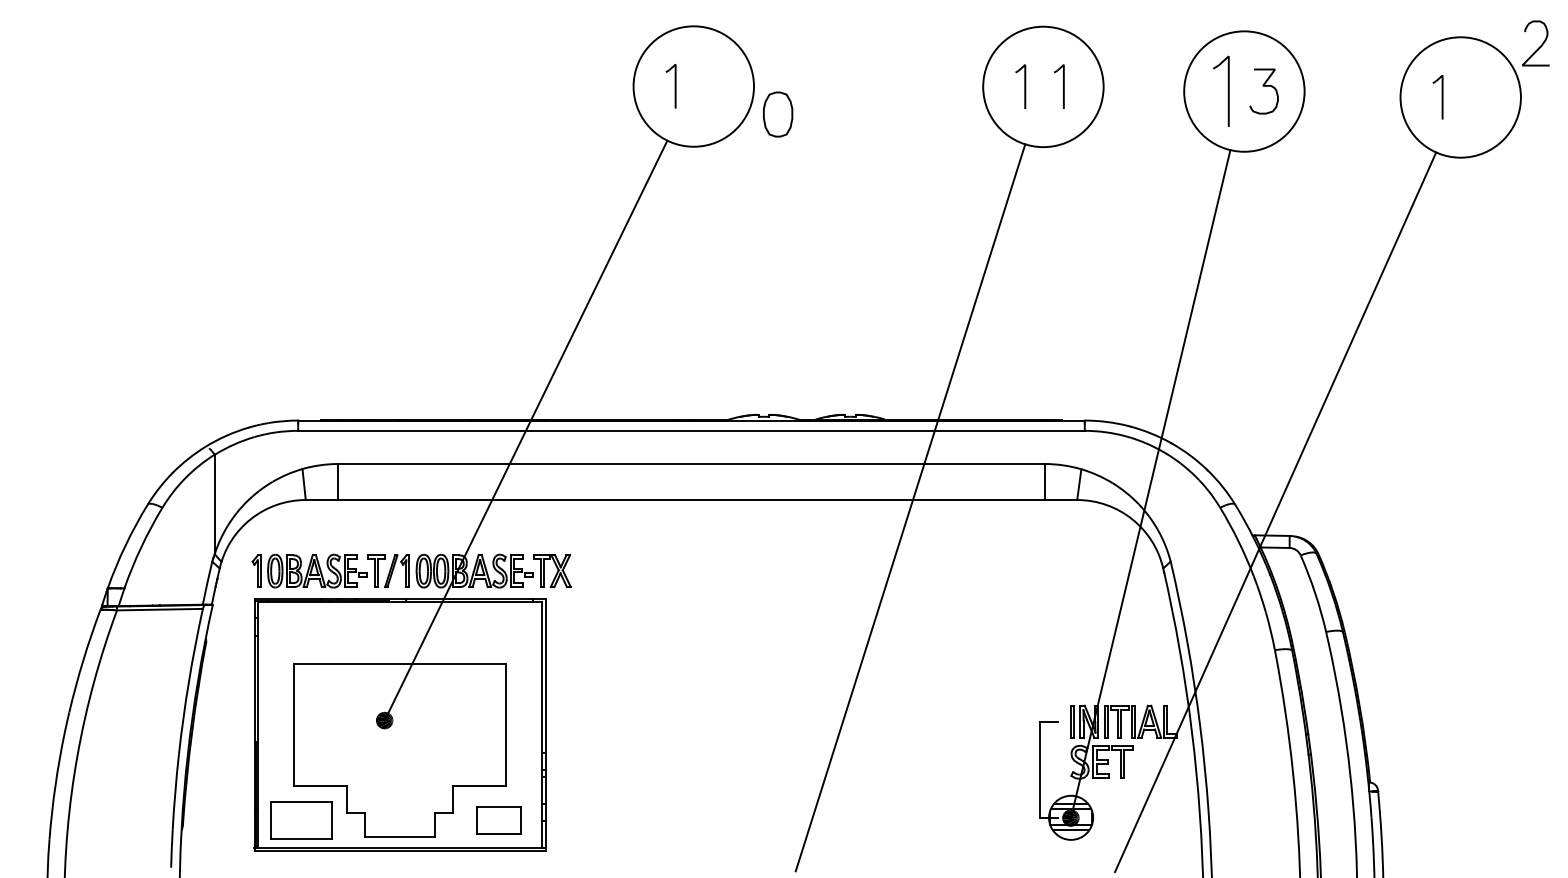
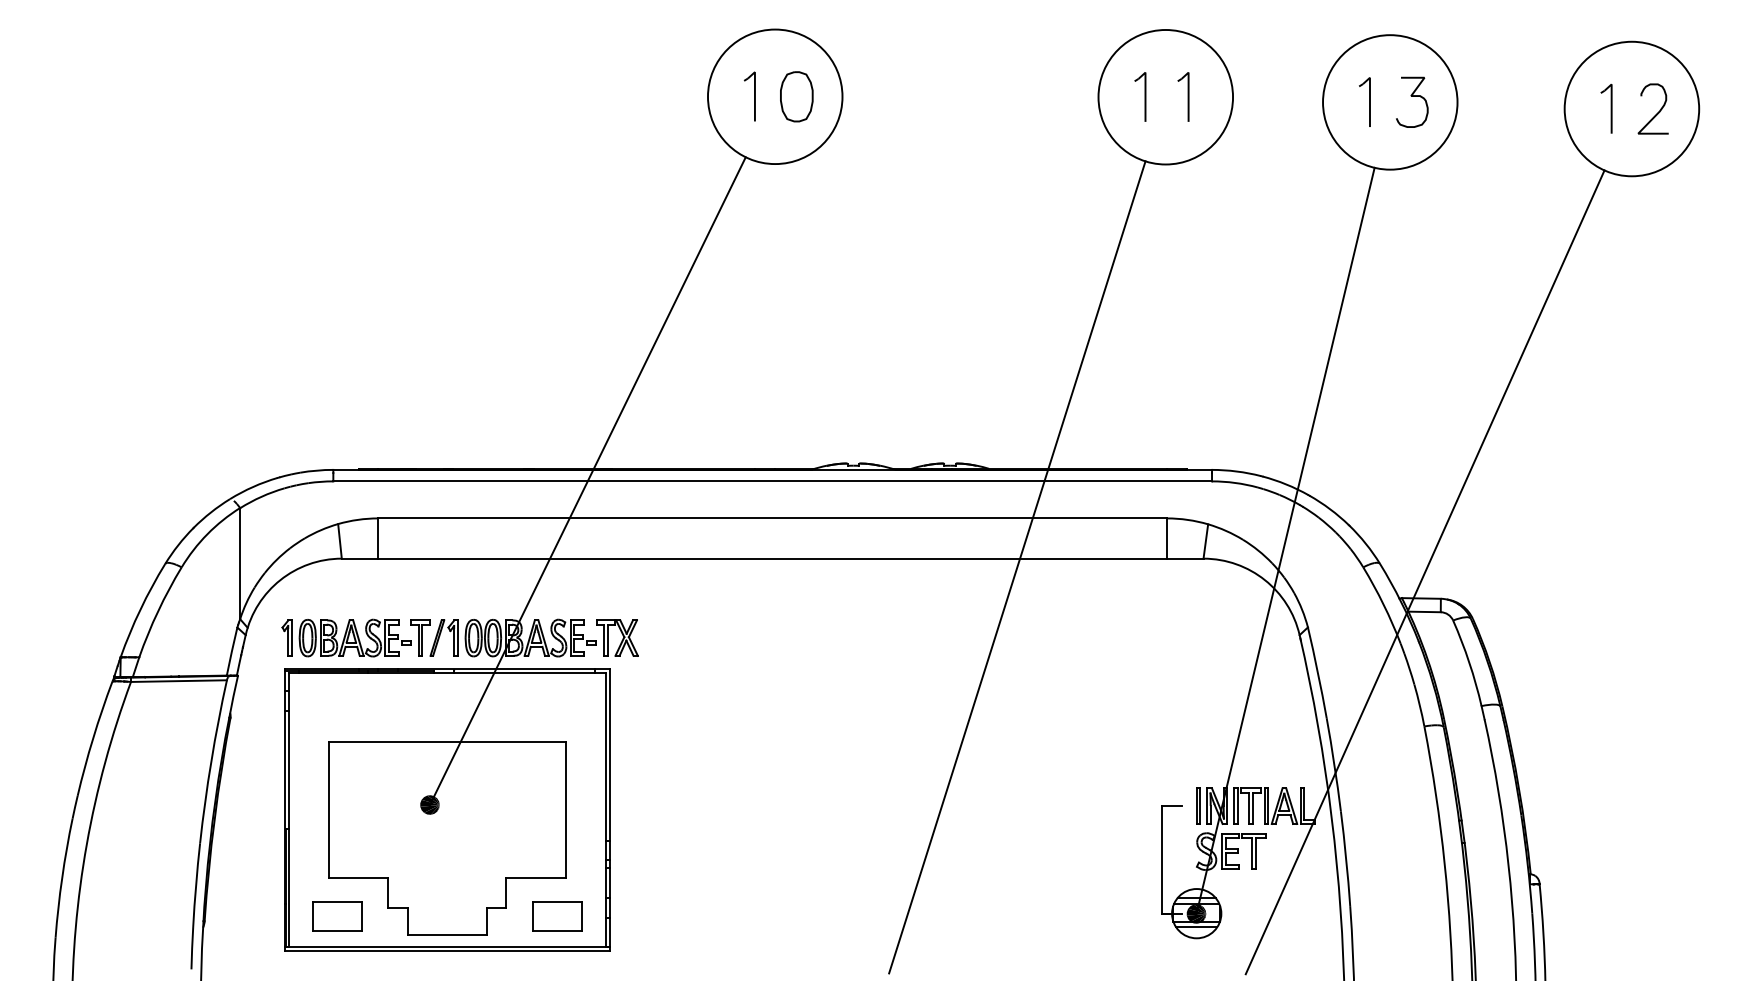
curve: (1539, 46) -> (1657, 112), moved
part: (1221, 91) -> (1364, 102), size x0.62
part: (778, 114) -> (797, 96), moved
part: (301, 820) -> (337, 916), size x0.71

